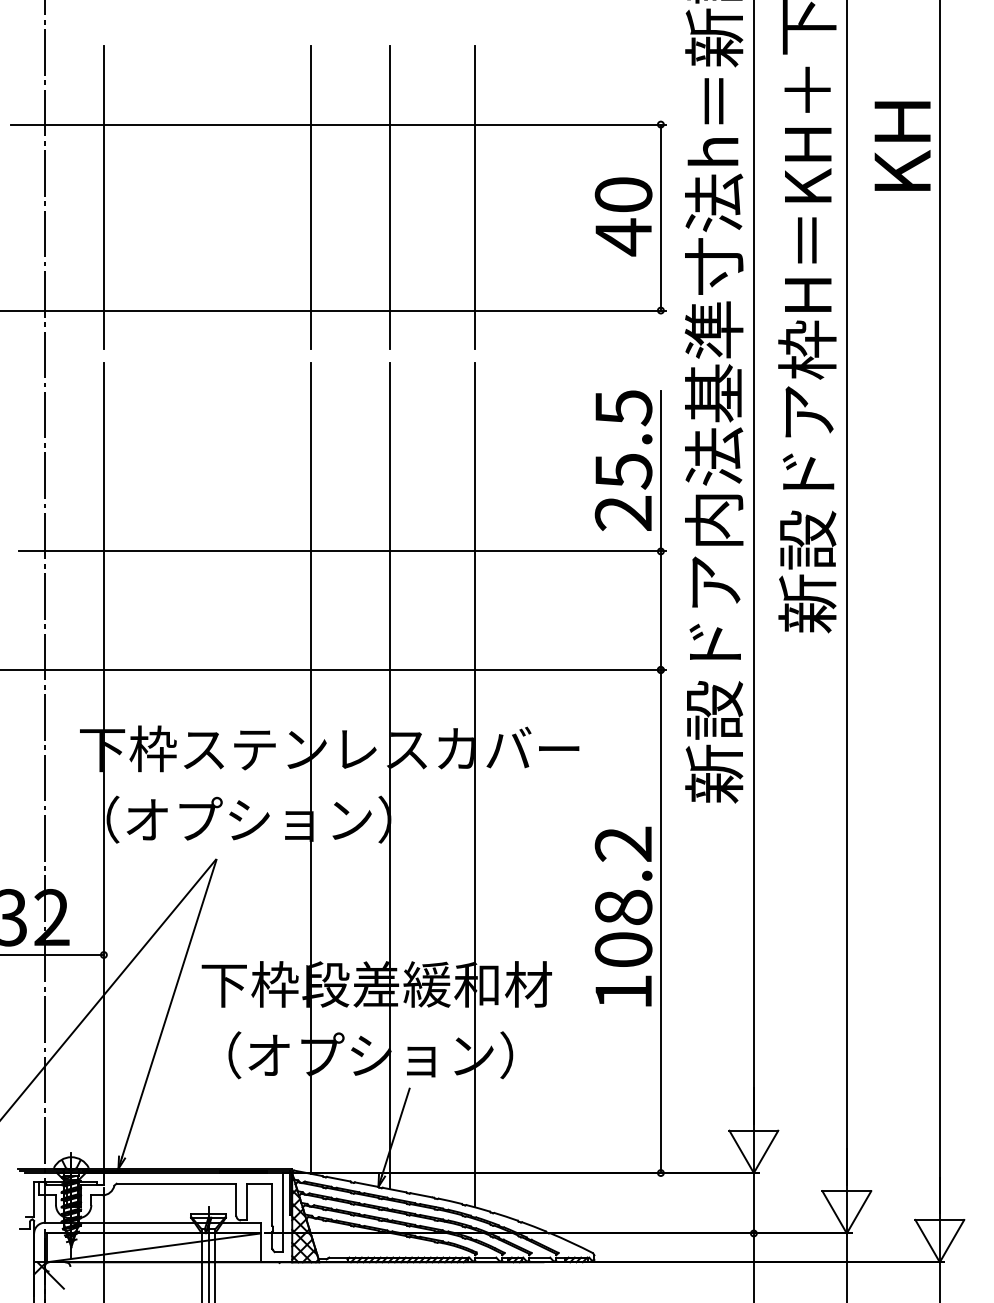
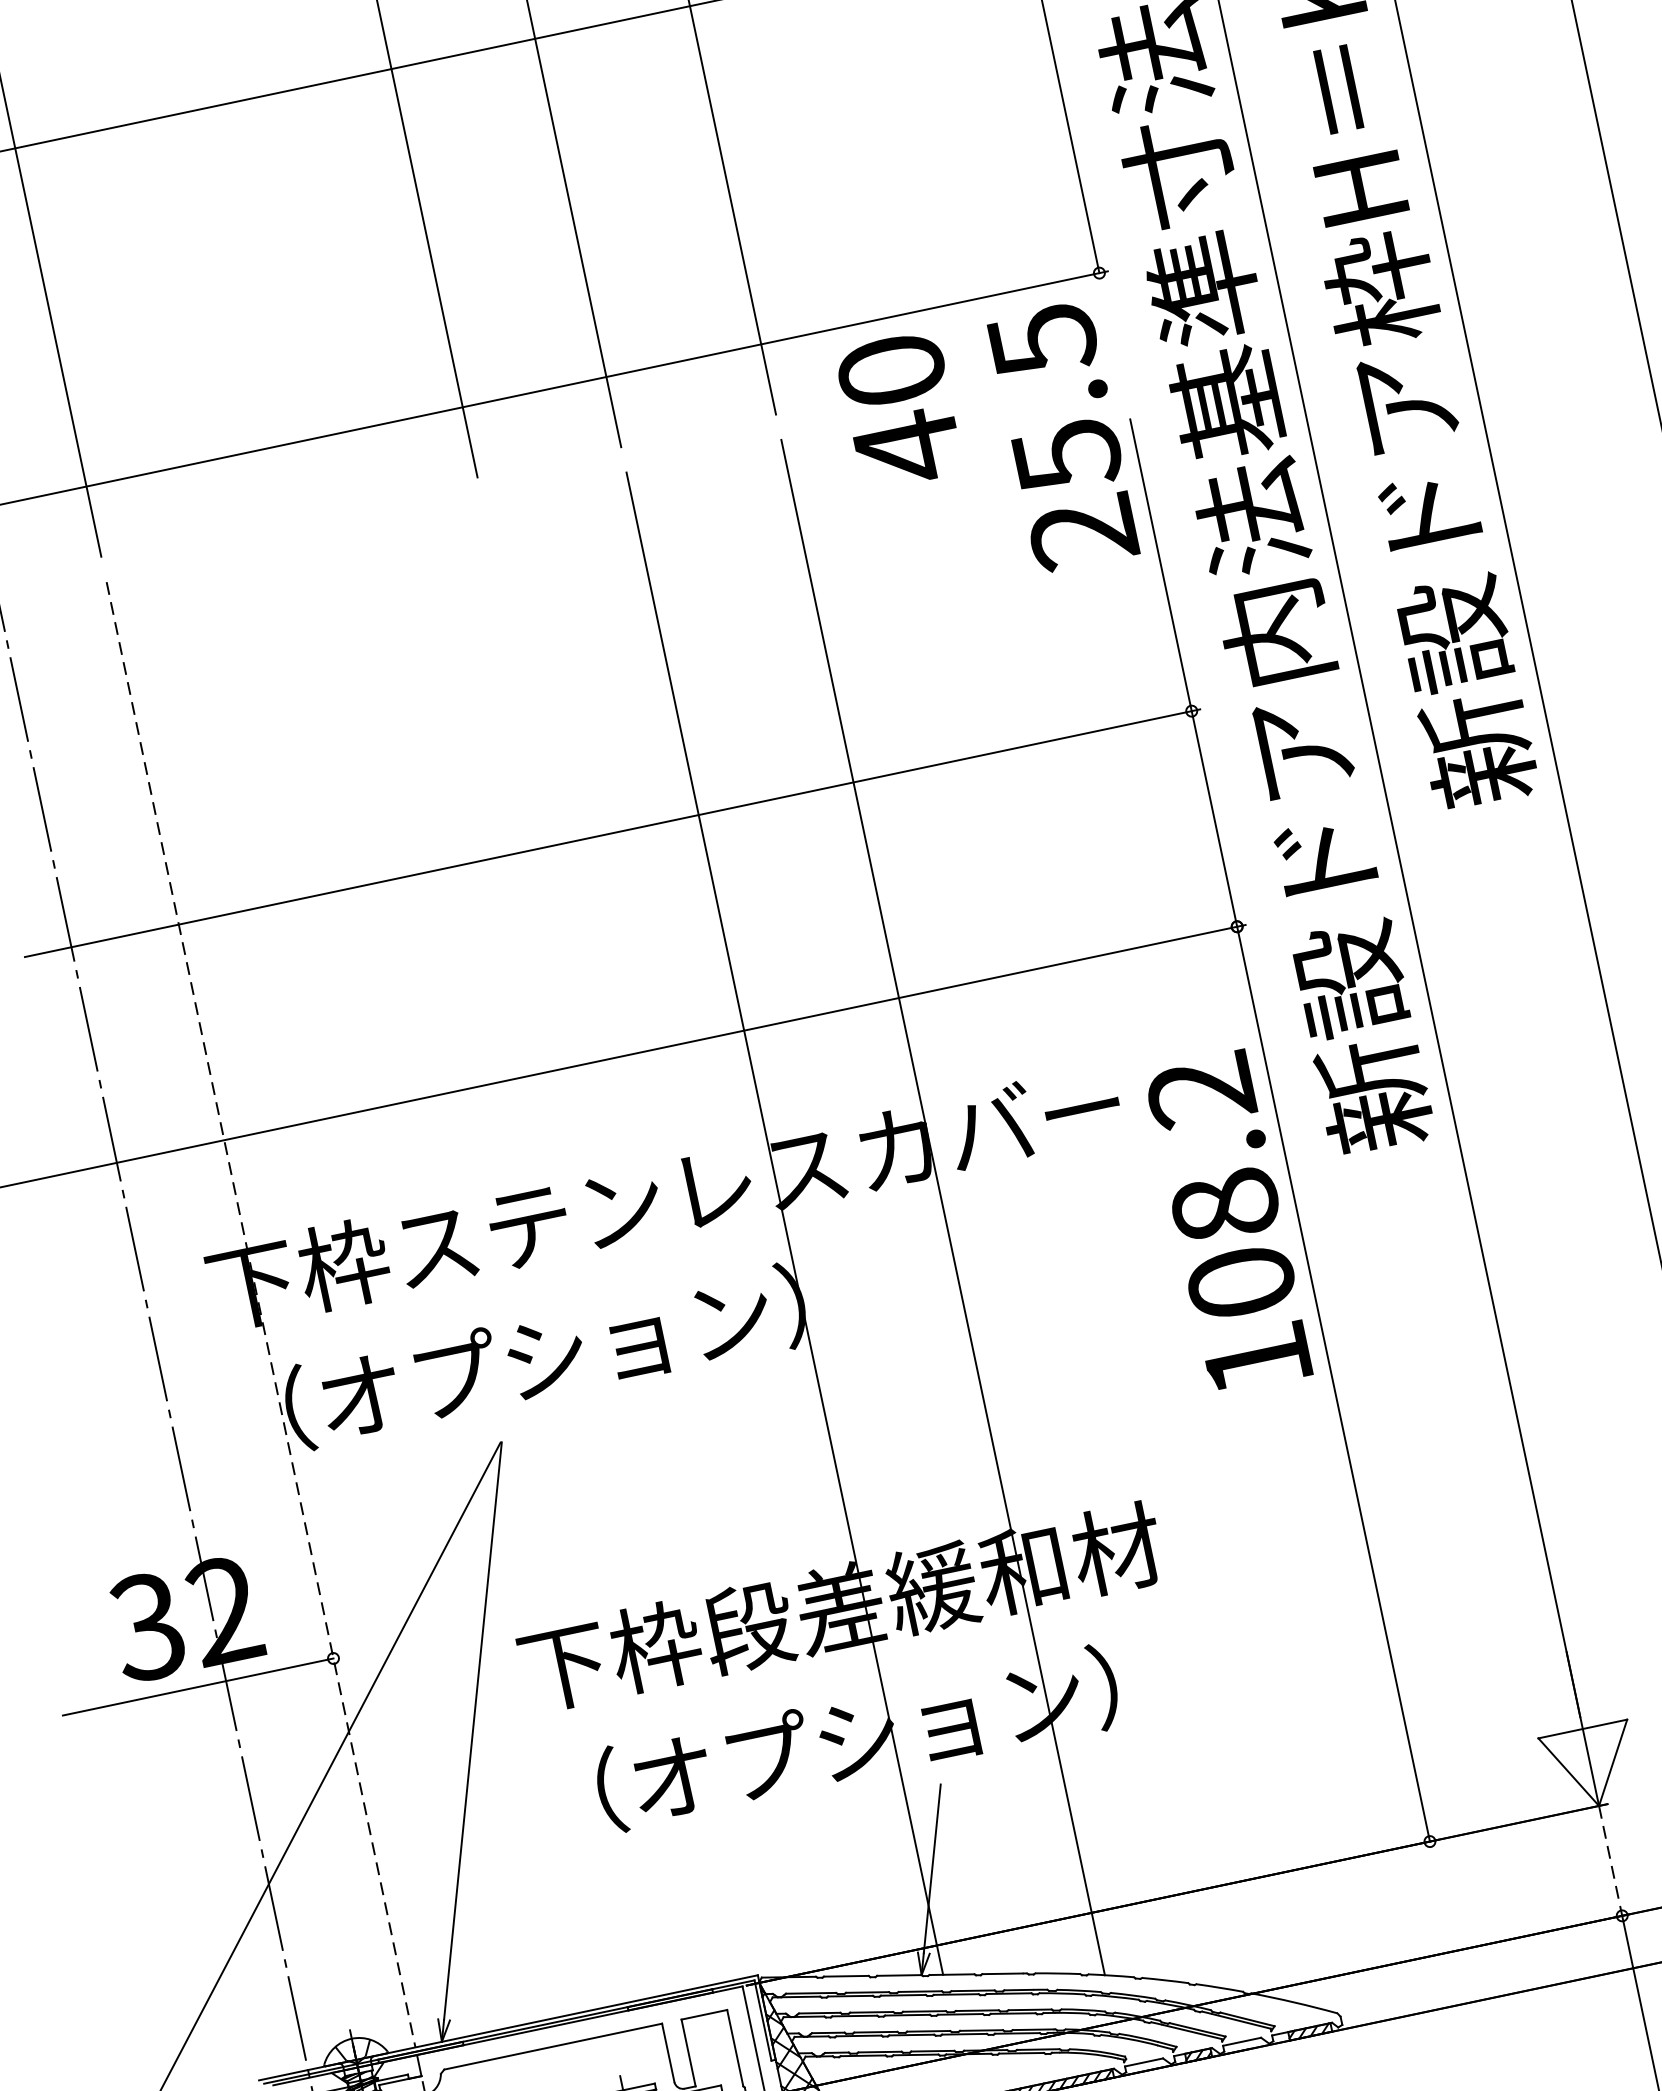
text: (623, 216) -> (899, 410), moved
text: (623, 460) -> (1062, 436), moved
line: (103, 765) -> (260, 1314), solid -> dashed
line: (310, 768) -> (637, 1240), removed
text: (623, 916) -> (1228, 1222), moved
line: (753, 1203) -> (1610, 1861), solid -> dashed

